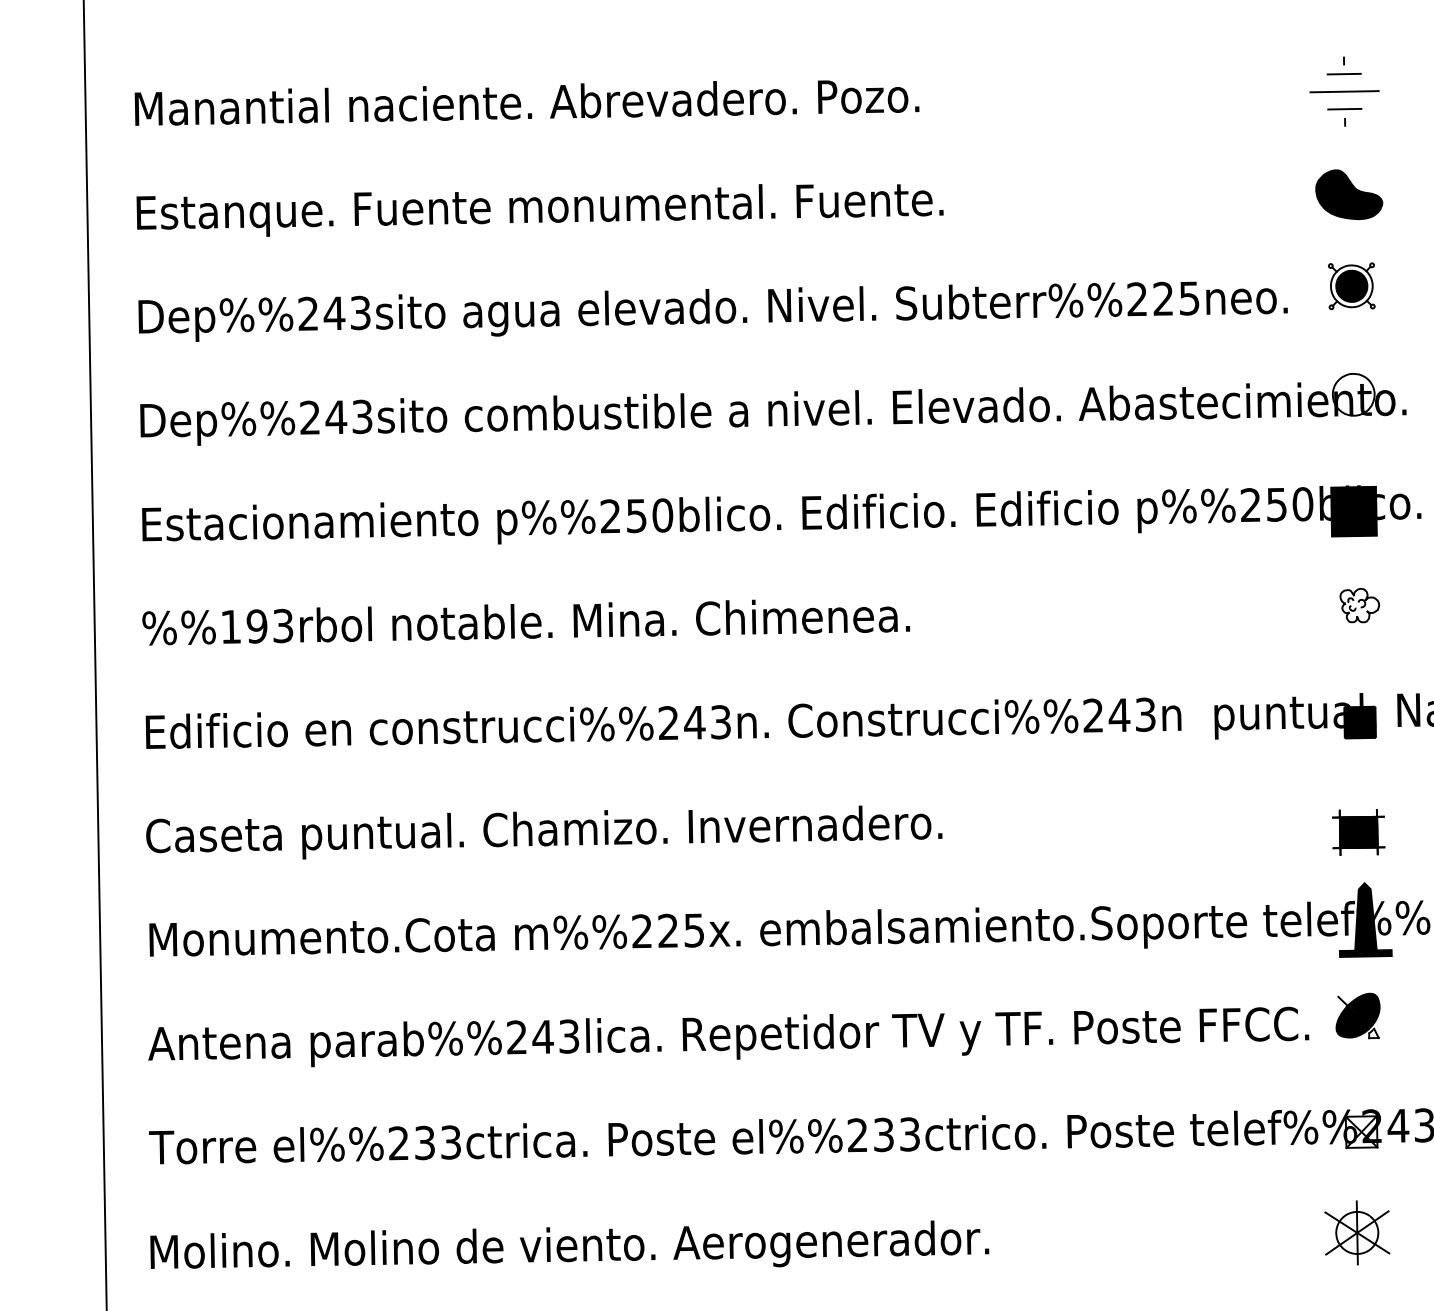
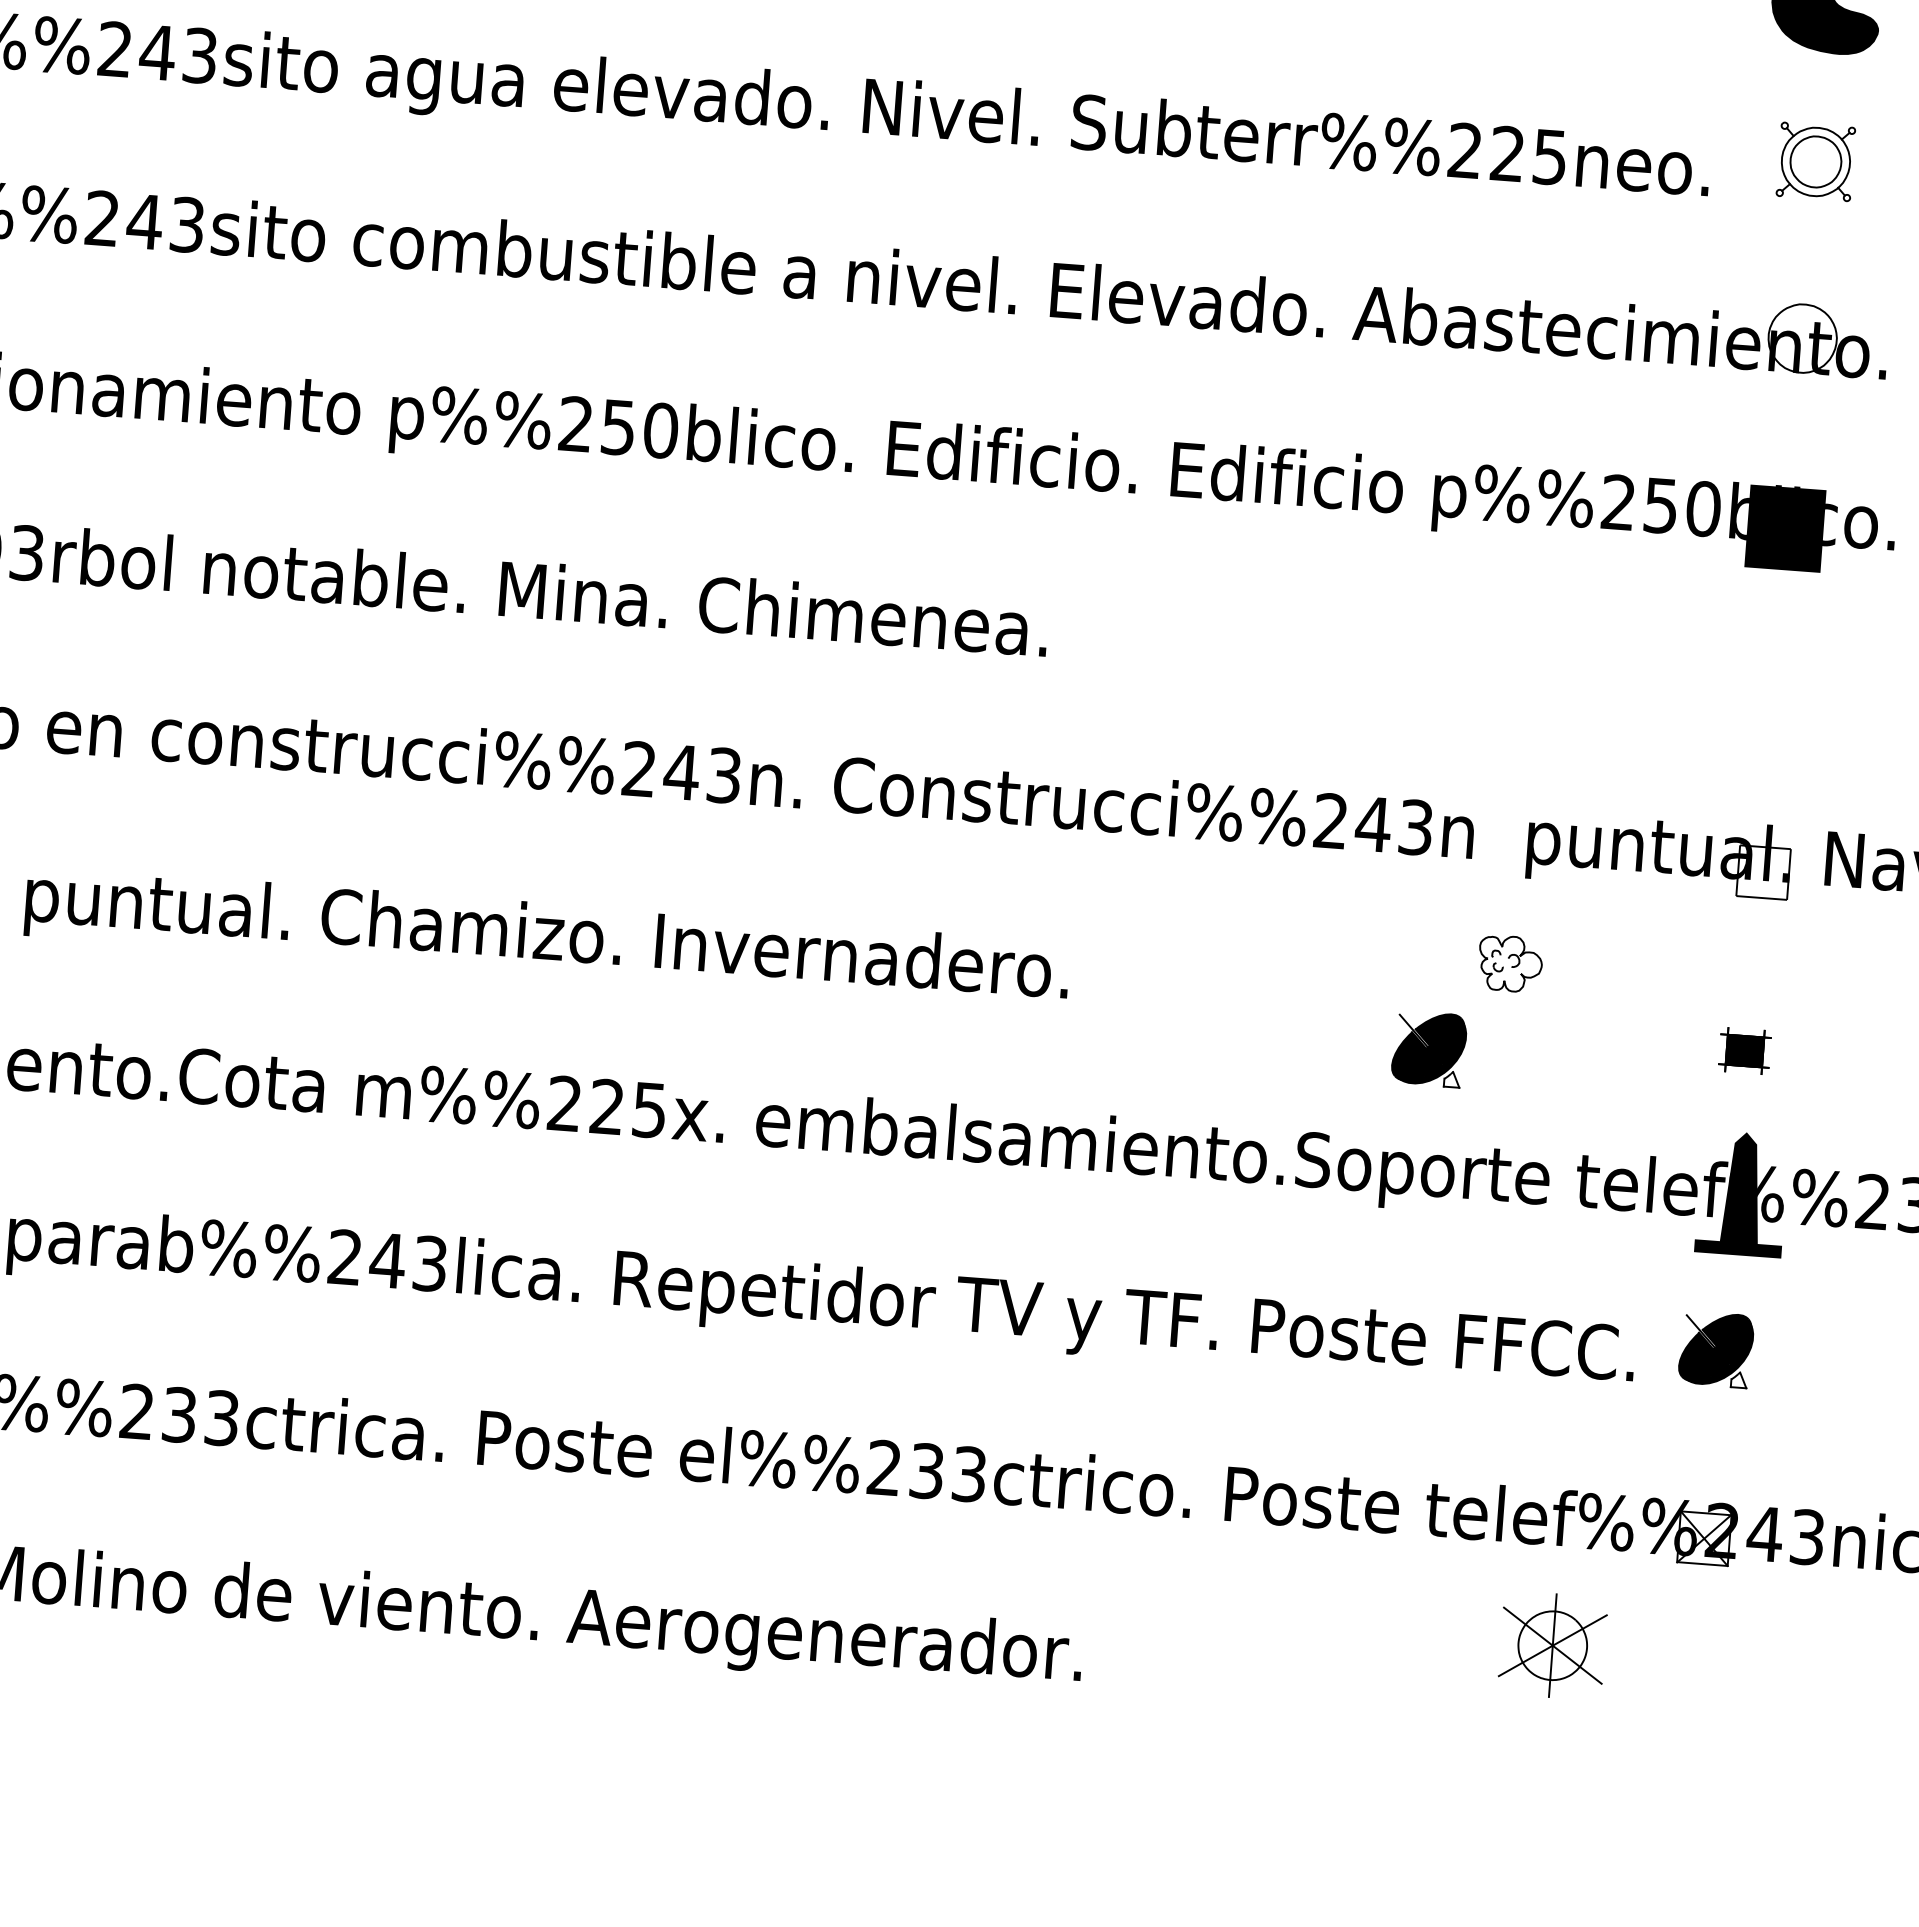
fill: (1351, 285) -> (1815, 160), removed
part: (1359, 605) -> (1509, 963), moved
fill: (1359, 722) -> (1762, 872), removed
part: (1358, 832) -> (1744, 1051), size x0.6
part: (1165, 848) -> (1428, 1047), added
part: (1357, 1232) -> (1553, 1645), moved

